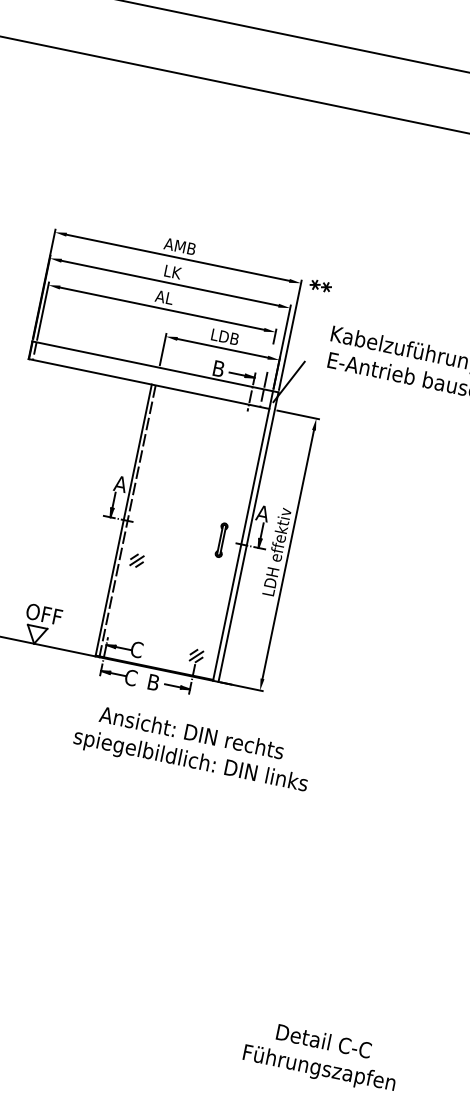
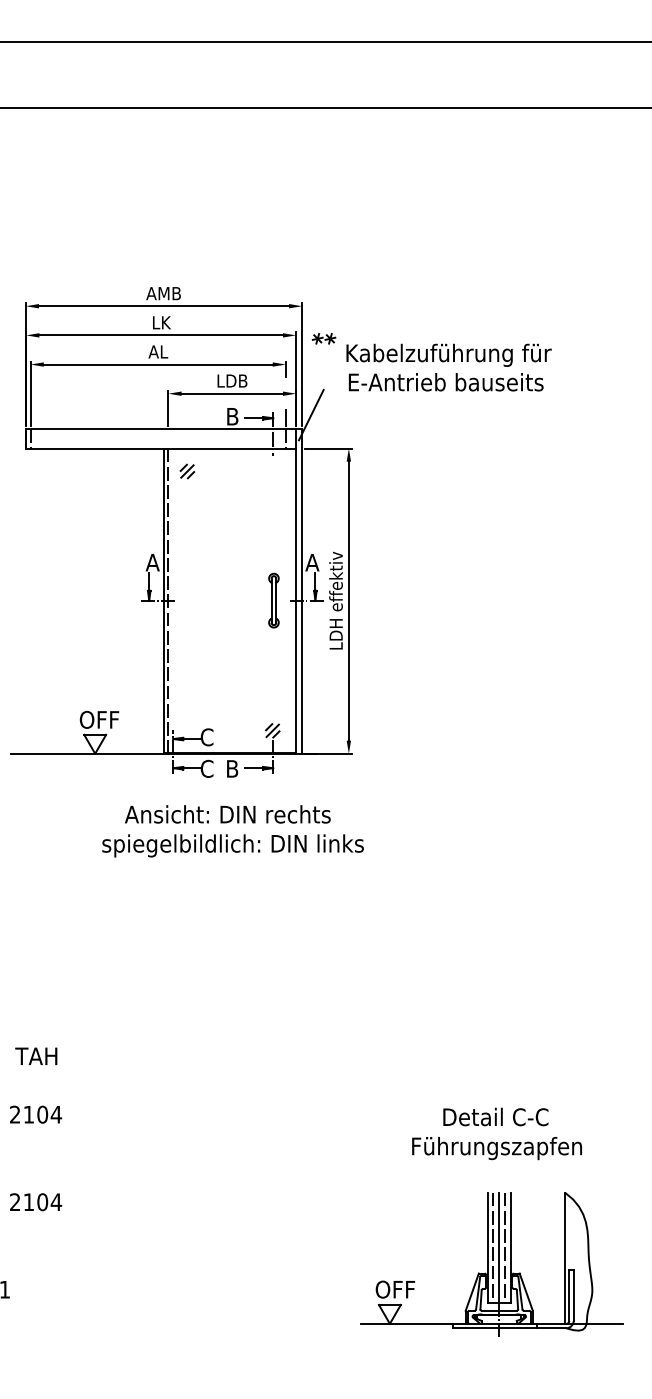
part: (320, 285) -> (323, 338), moved
part: (221, 540) -> (273, 600), size x1.43
part: (137, 560) -> (187, 471), moved
text: (192, 748) -> (232, 831), moved

